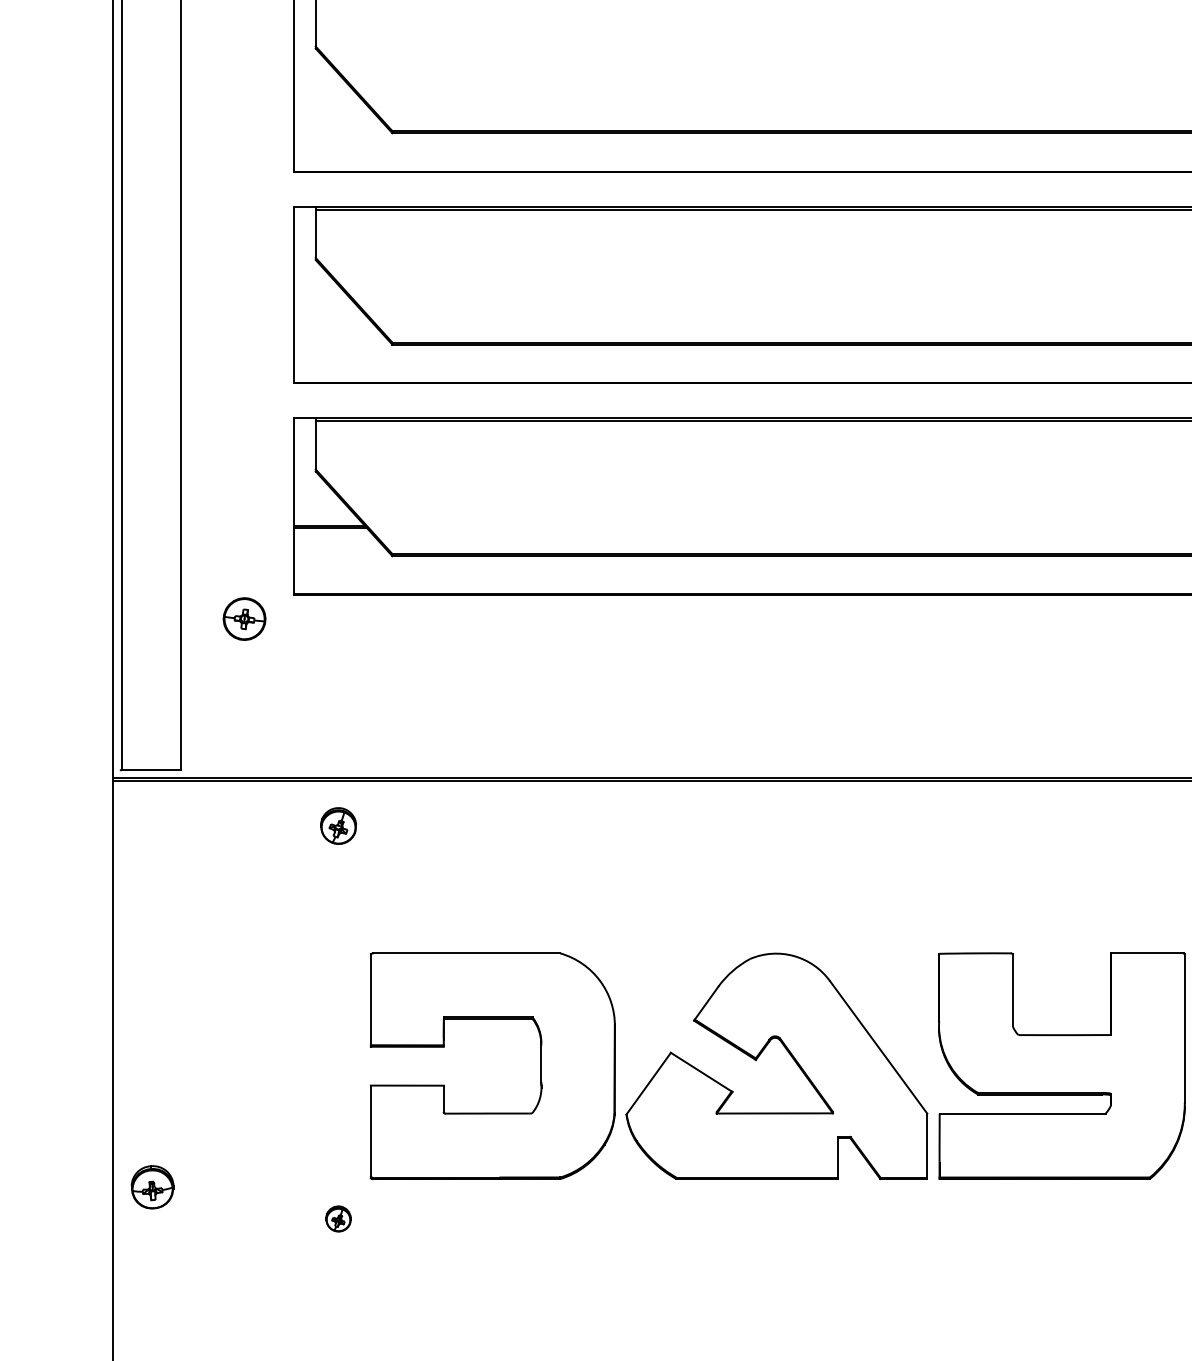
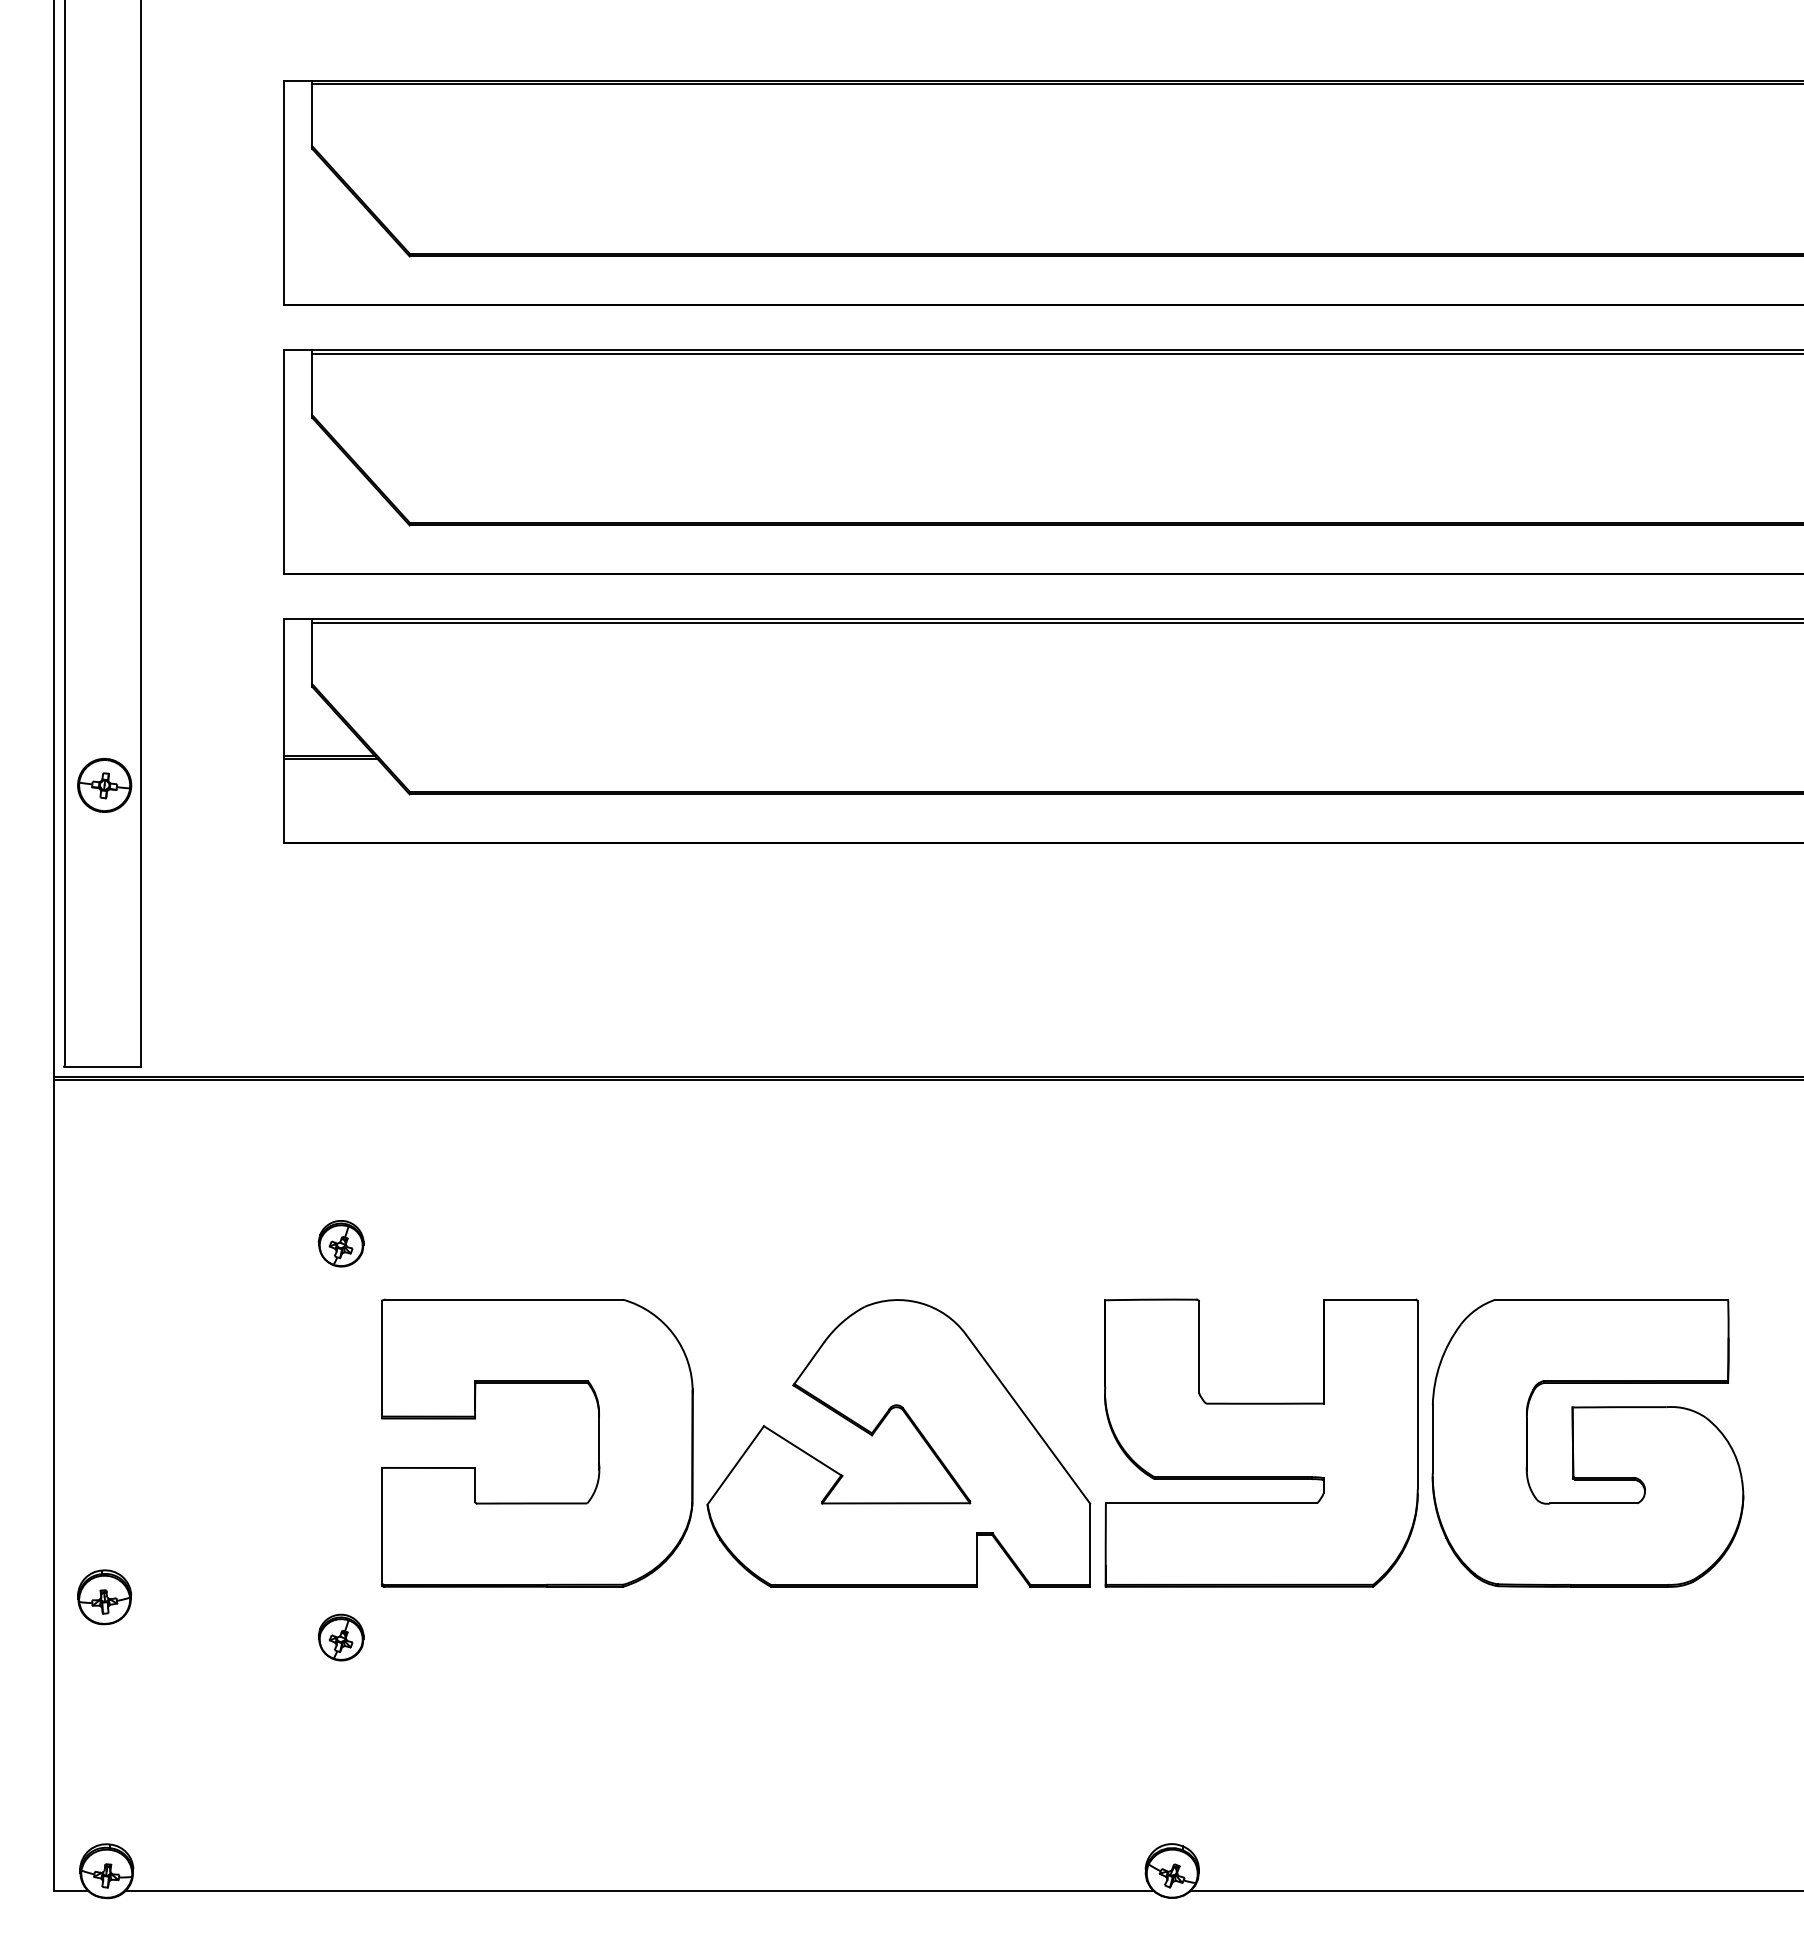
part: (244, 619) -> (104, 785), moved
part: (338, 825) -> (340, 1243), moved
part: (338, 1218) -> (340, 1637), size x1.43

